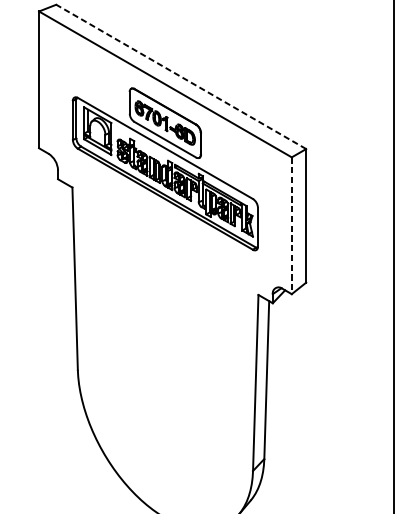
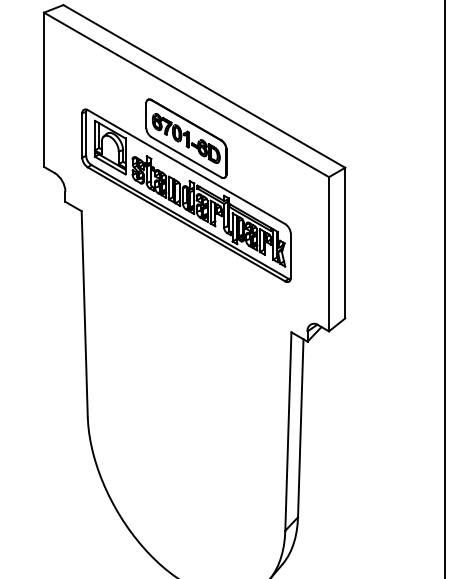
line: (181, 76) -> (204, 86), dashed -> solid
line: (292, 225) -> (329, 254), dashed -> solid

